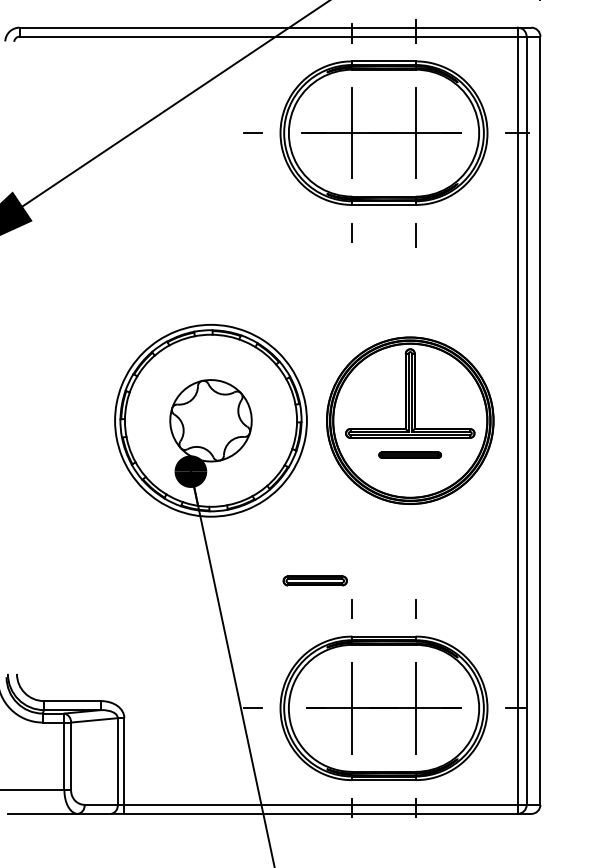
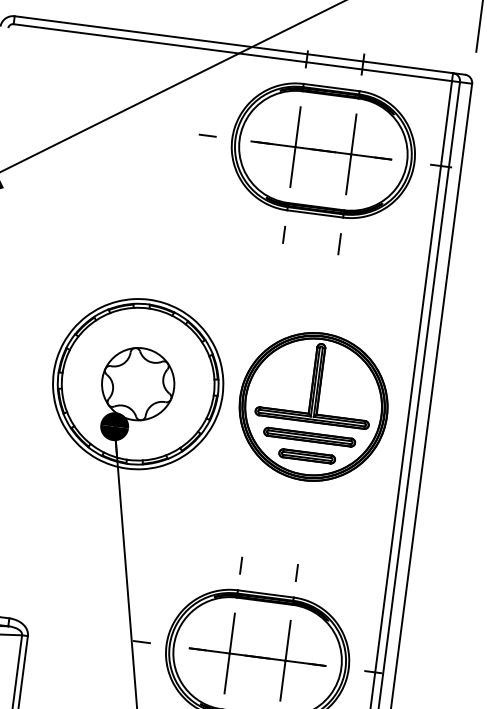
part: (409, 454) -> (309, 436), size x1.67
part: (314, 580) -> (306, 455), moved

